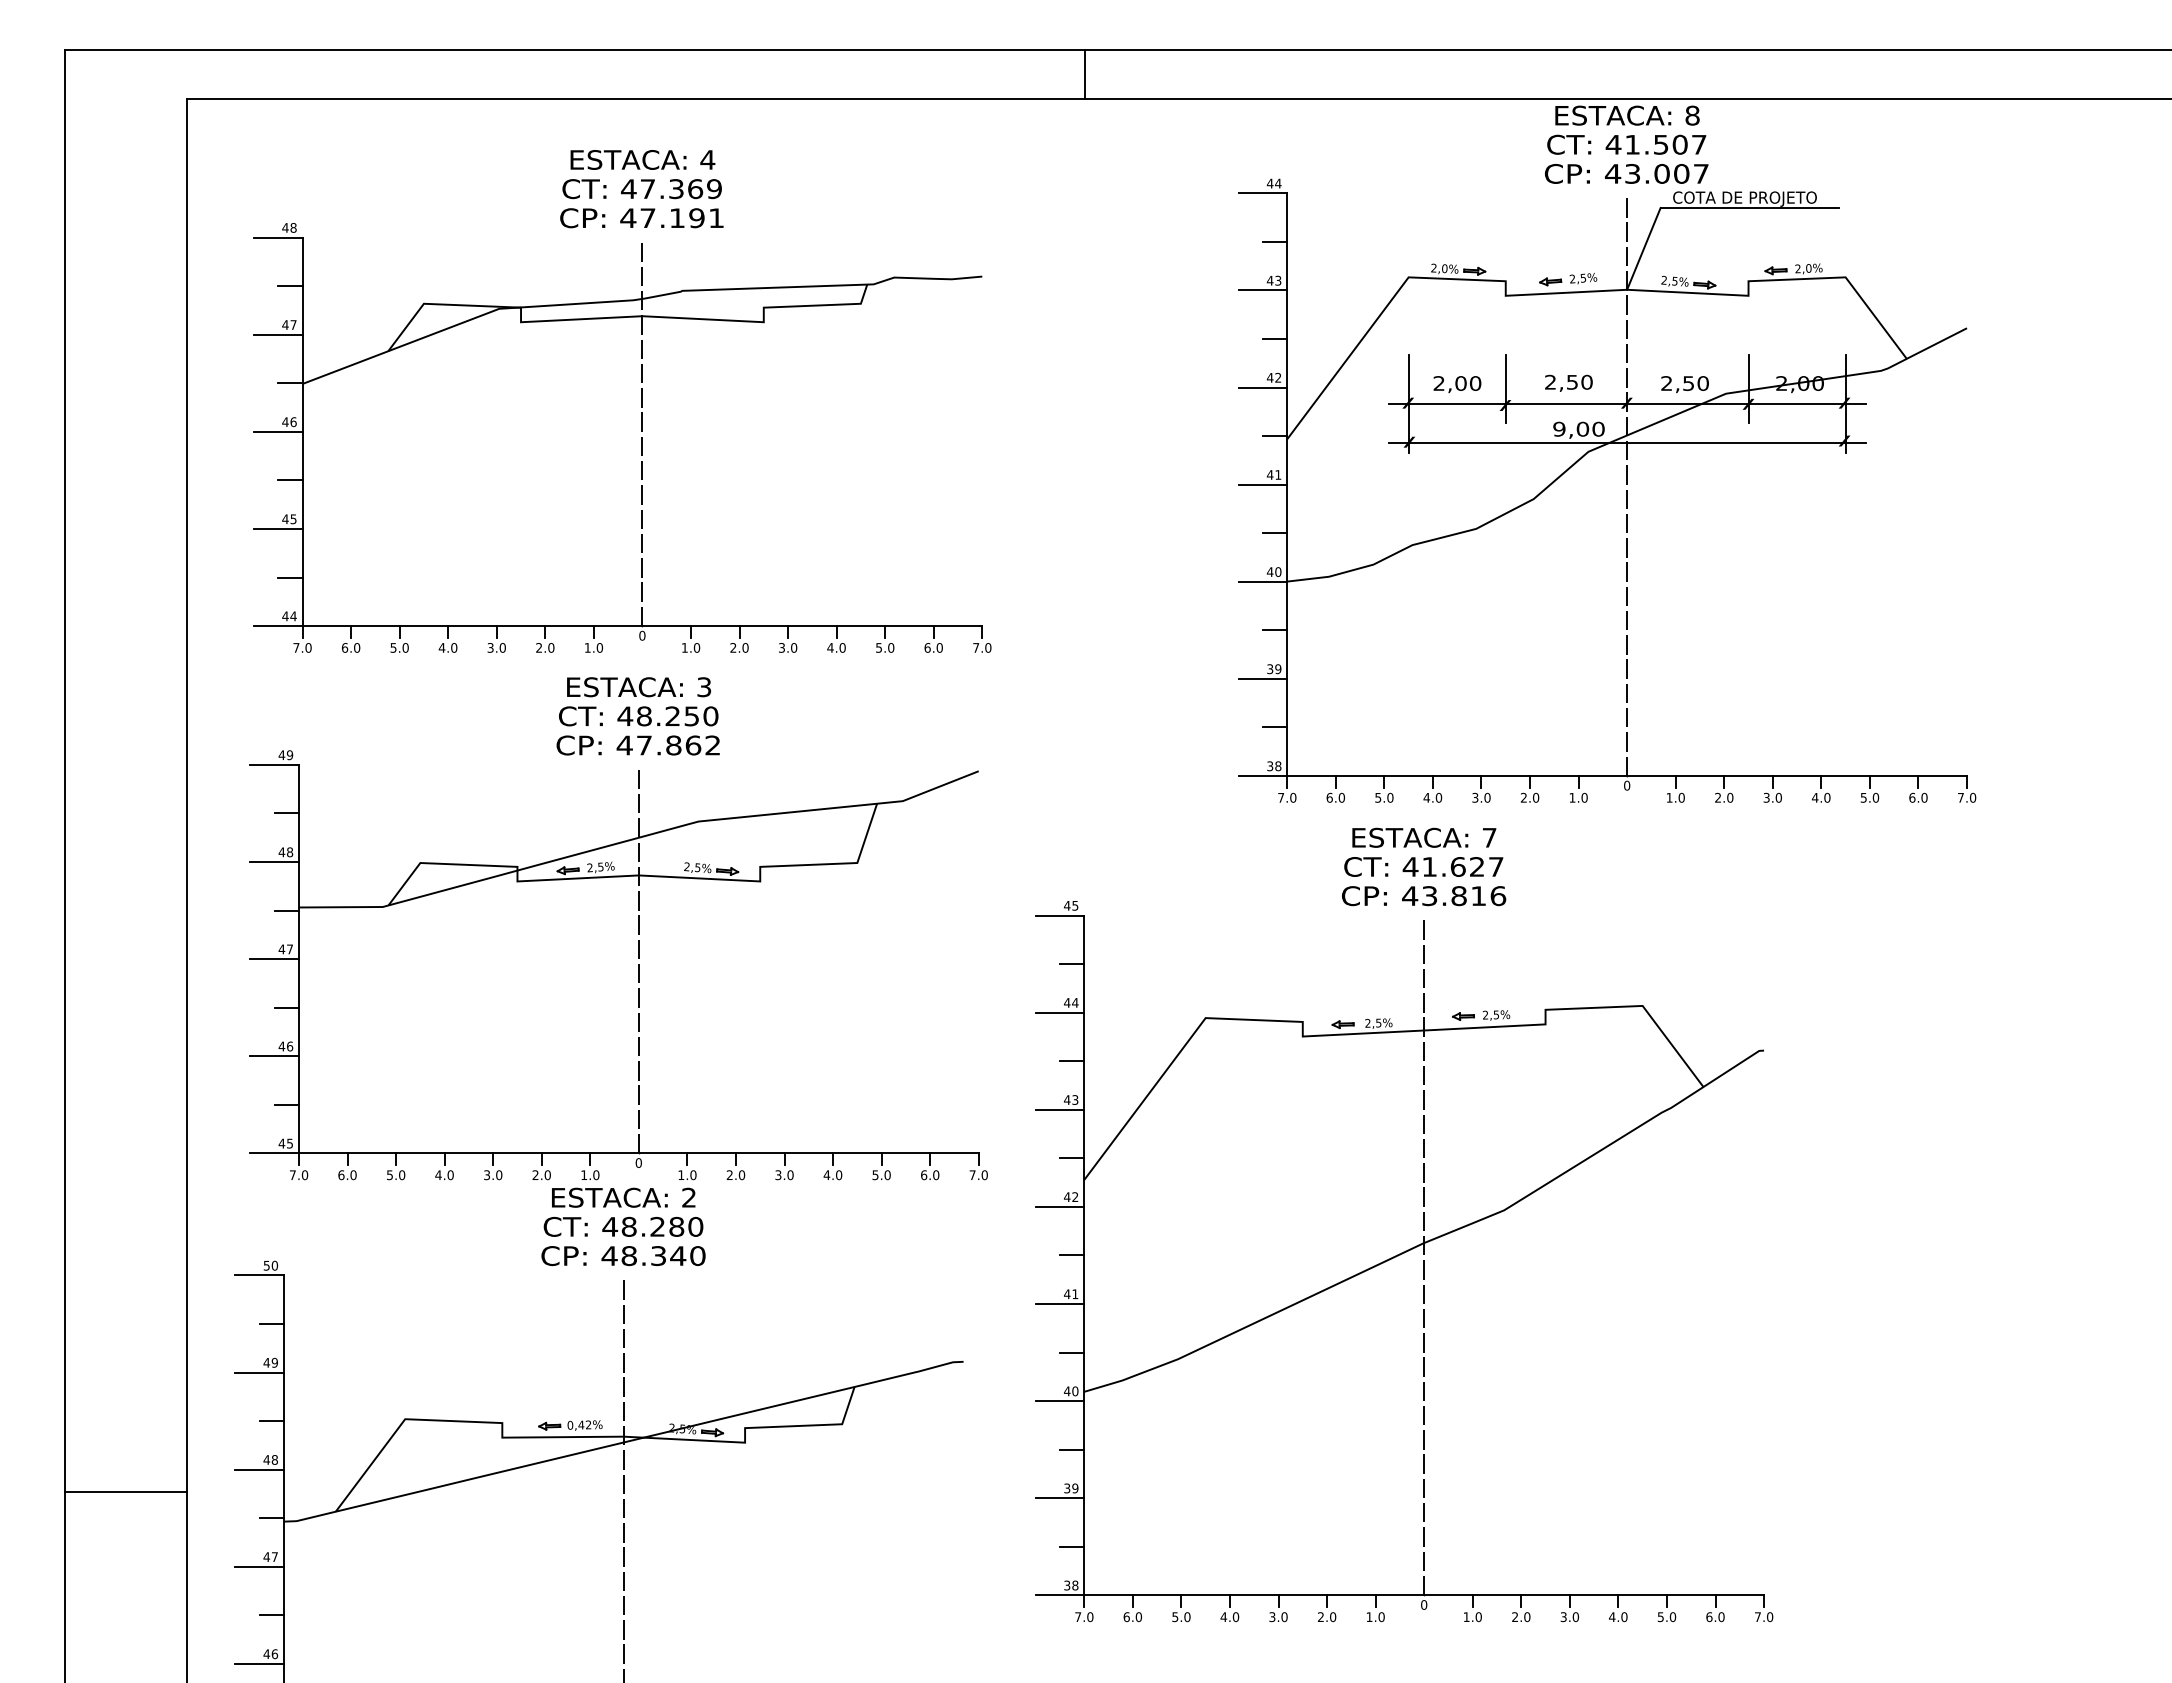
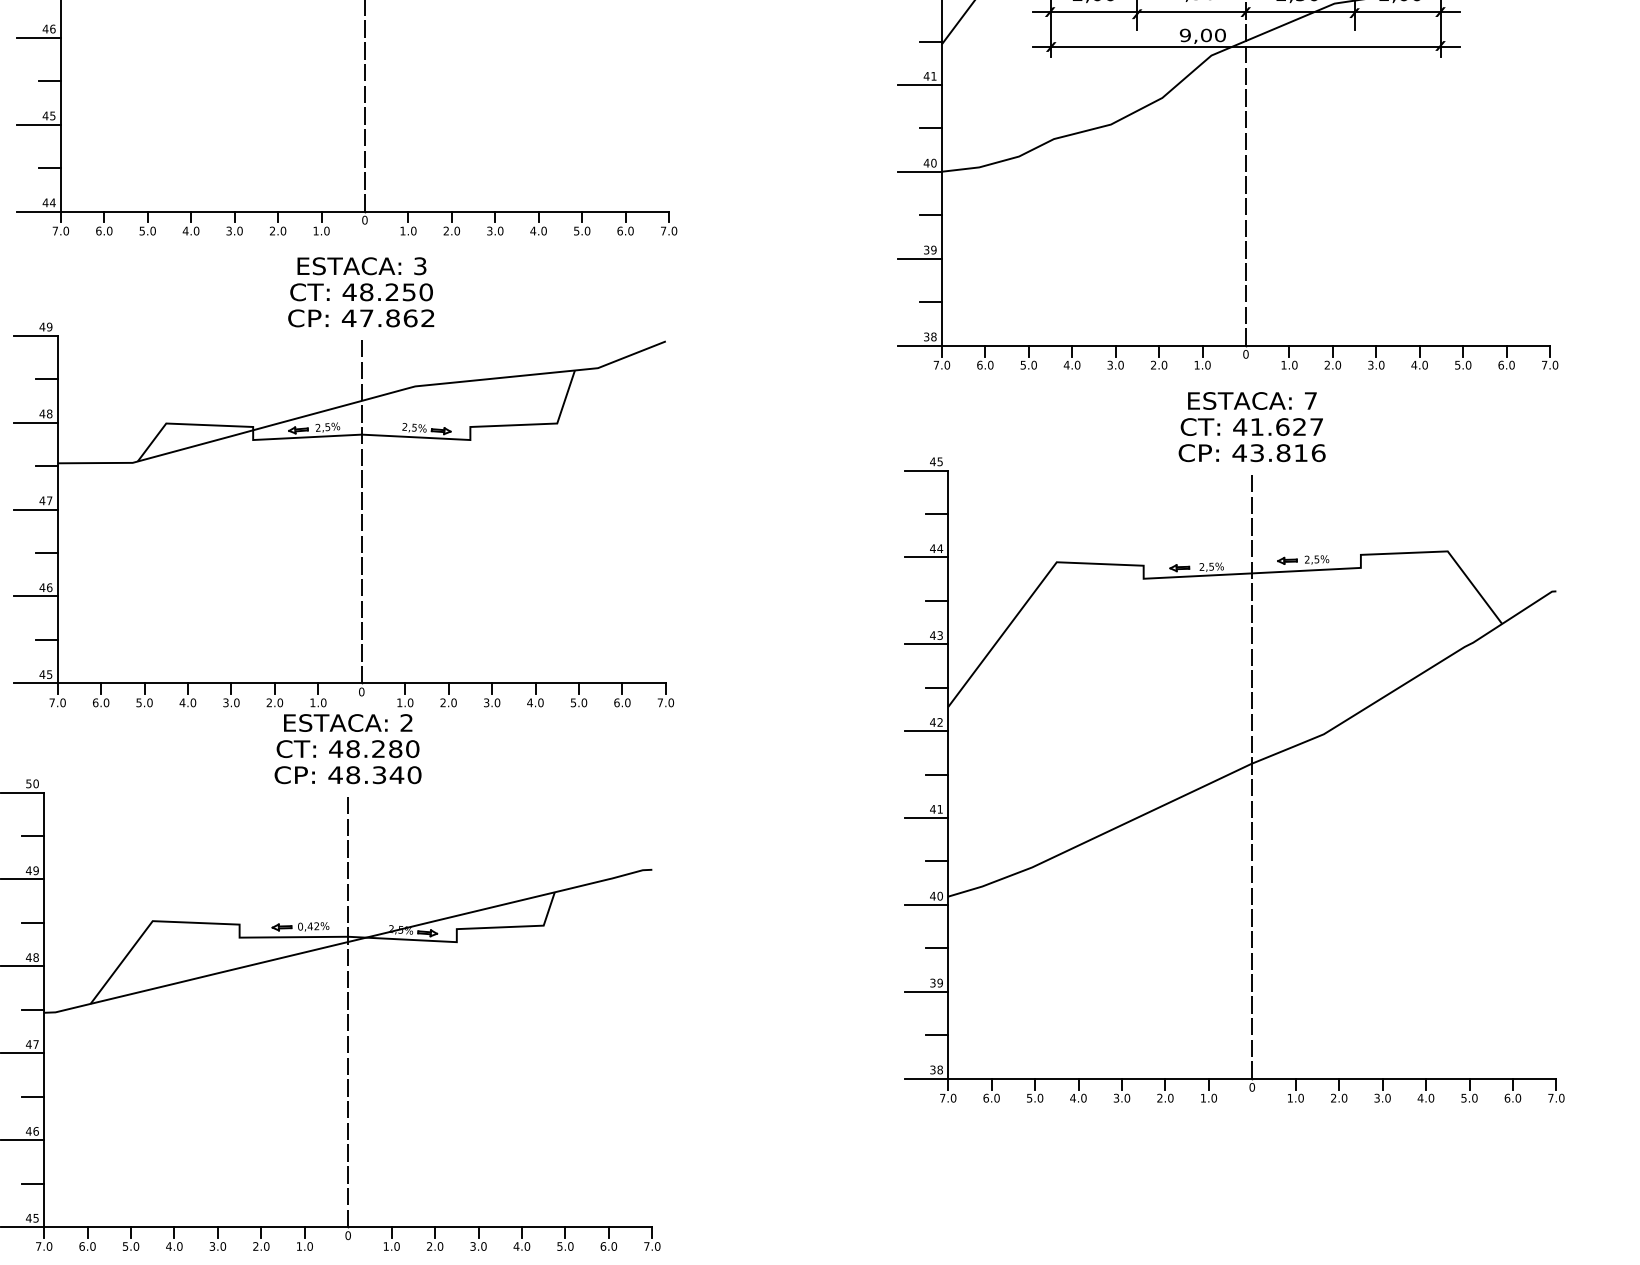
part: (1404, 1224) -> (1234, 746), moved

